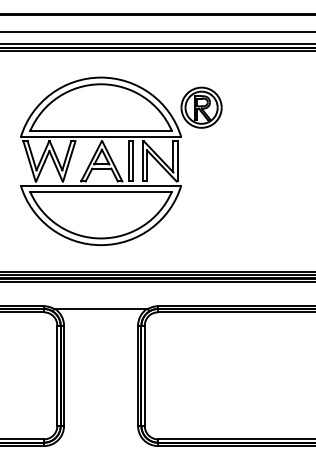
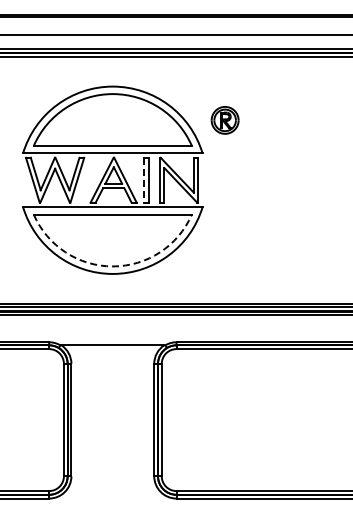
part: (200, 107) -> (224, 120), size x0.6
line: (129, 161) -> (144, 180), solid -> dashed
arc: (100, 238) -> (112, 266), solid -> dashed

